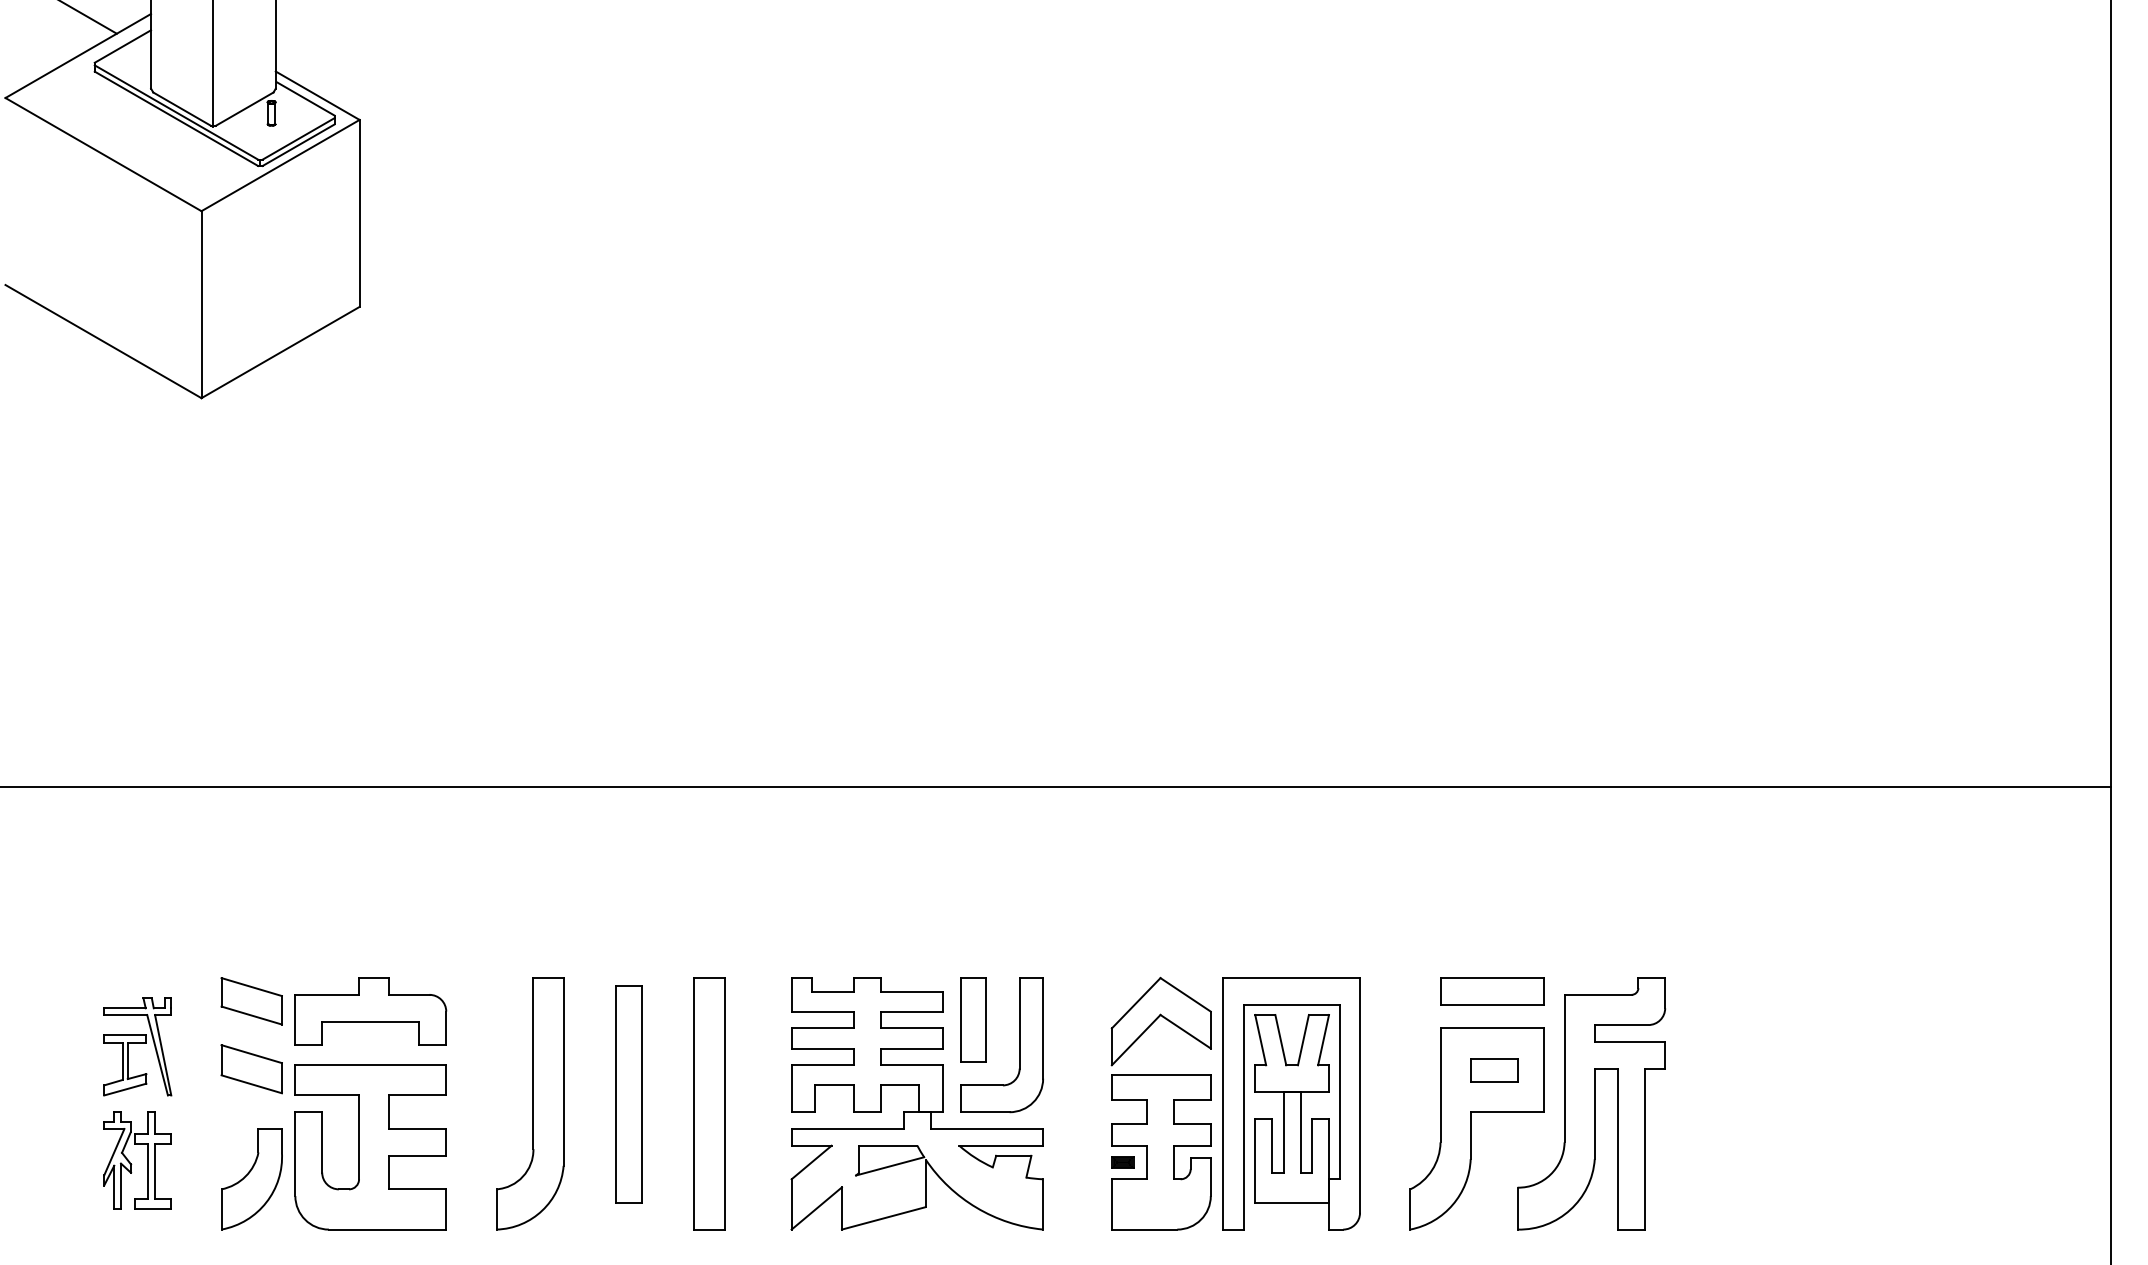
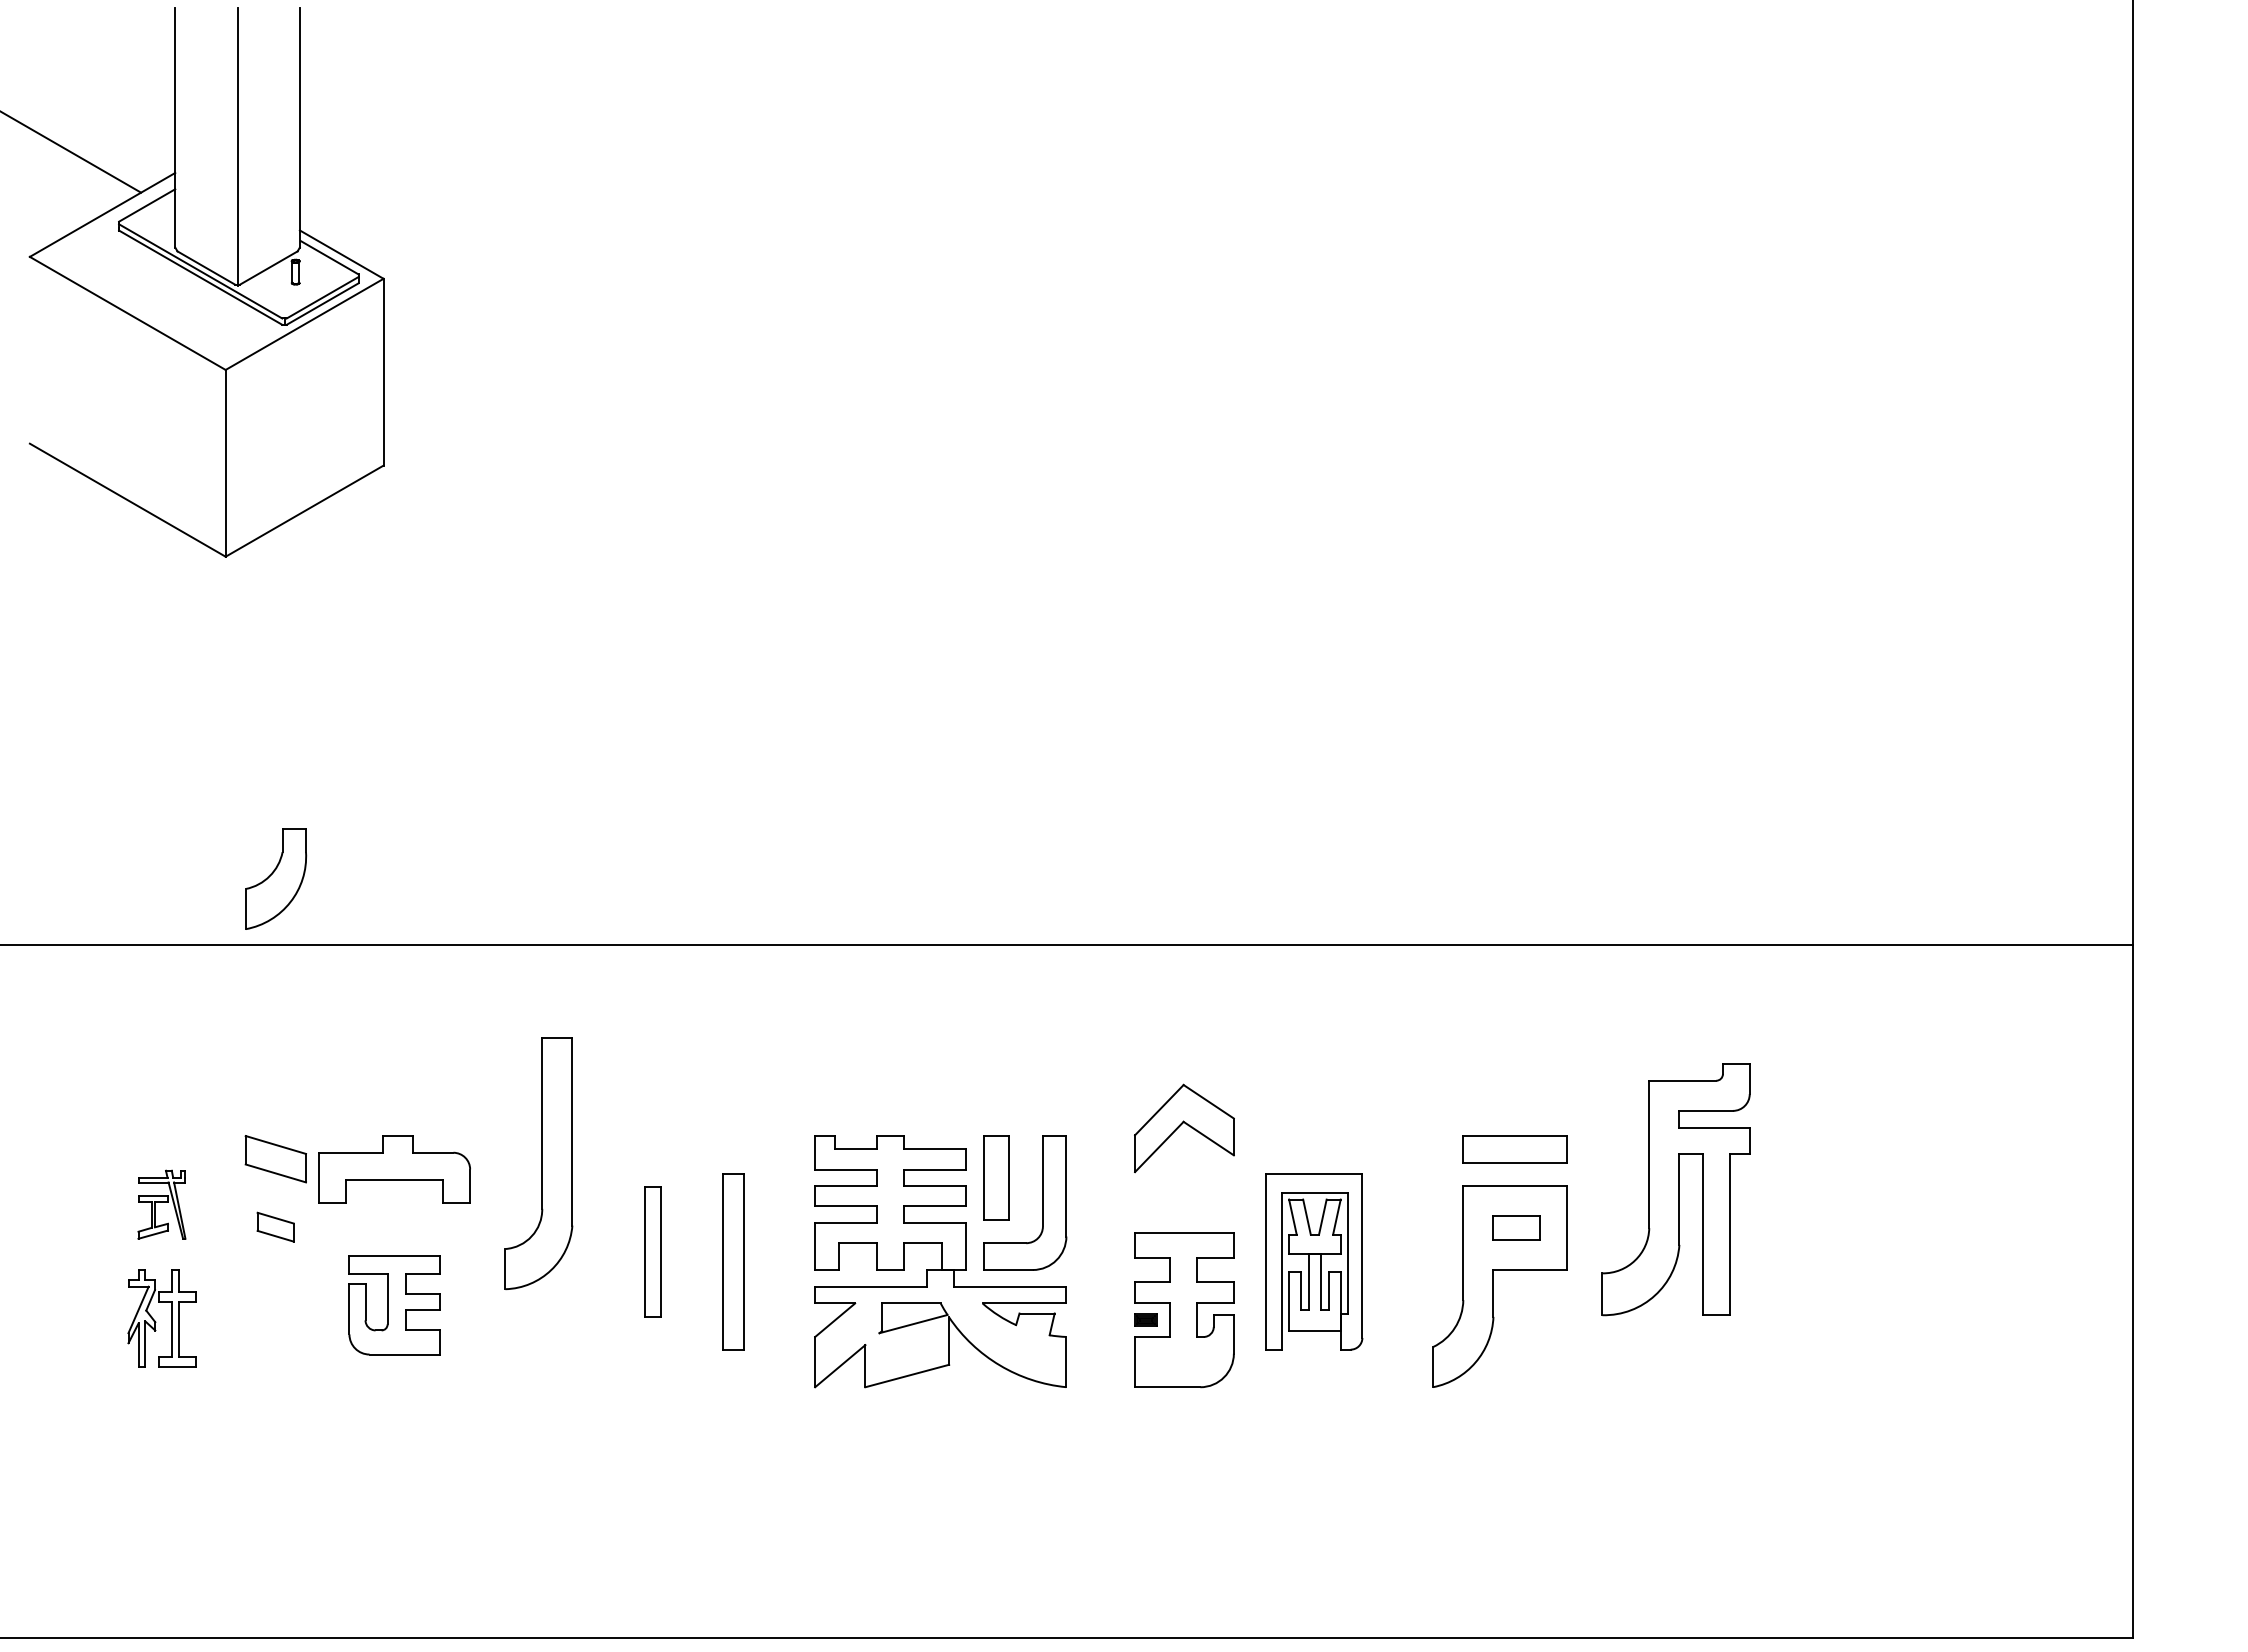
part: (1161, 1021) -> (1184, 1128), moved
part: (137, 1046) -> (161, 1204), size x0.7
part: (251, 1069) -> (275, 1227), size x0.6
part: (628, 1093) -> (652, 1251), size x0.6
part: (529, 1103) -> (538, 1163), moved
part: (708, 1103) -> (732, 1261), size x0.7
part: (1291, 1103) -> (1314, 1261), size x0.7
part: (1590, 1103) -> (1675, 1189), moved
part: (370, 1147) -> (394, 1305), size x0.6
part: (252, 1178) -> (276, 878), moved

